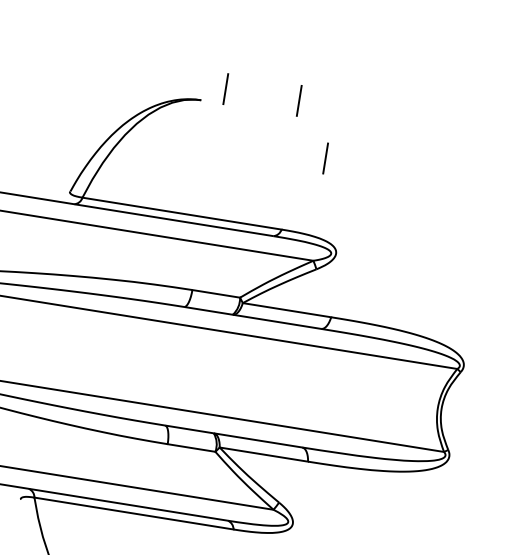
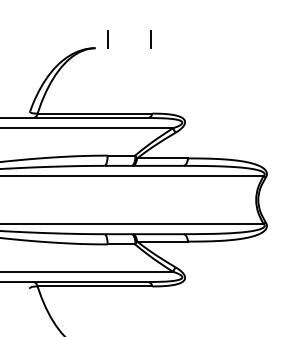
line: (325, 158) -> (170, 69), removed

